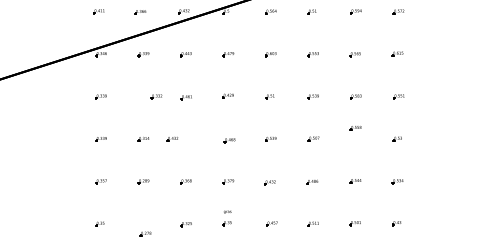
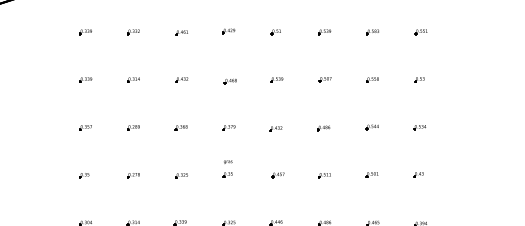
part: (156, 96) -> (133, 31), moved
part: (355, 128) -> (372, 80), moved
part: (172, 139) -> (181, 80), moved
part: (145, 233) -> (133, 174), moved

